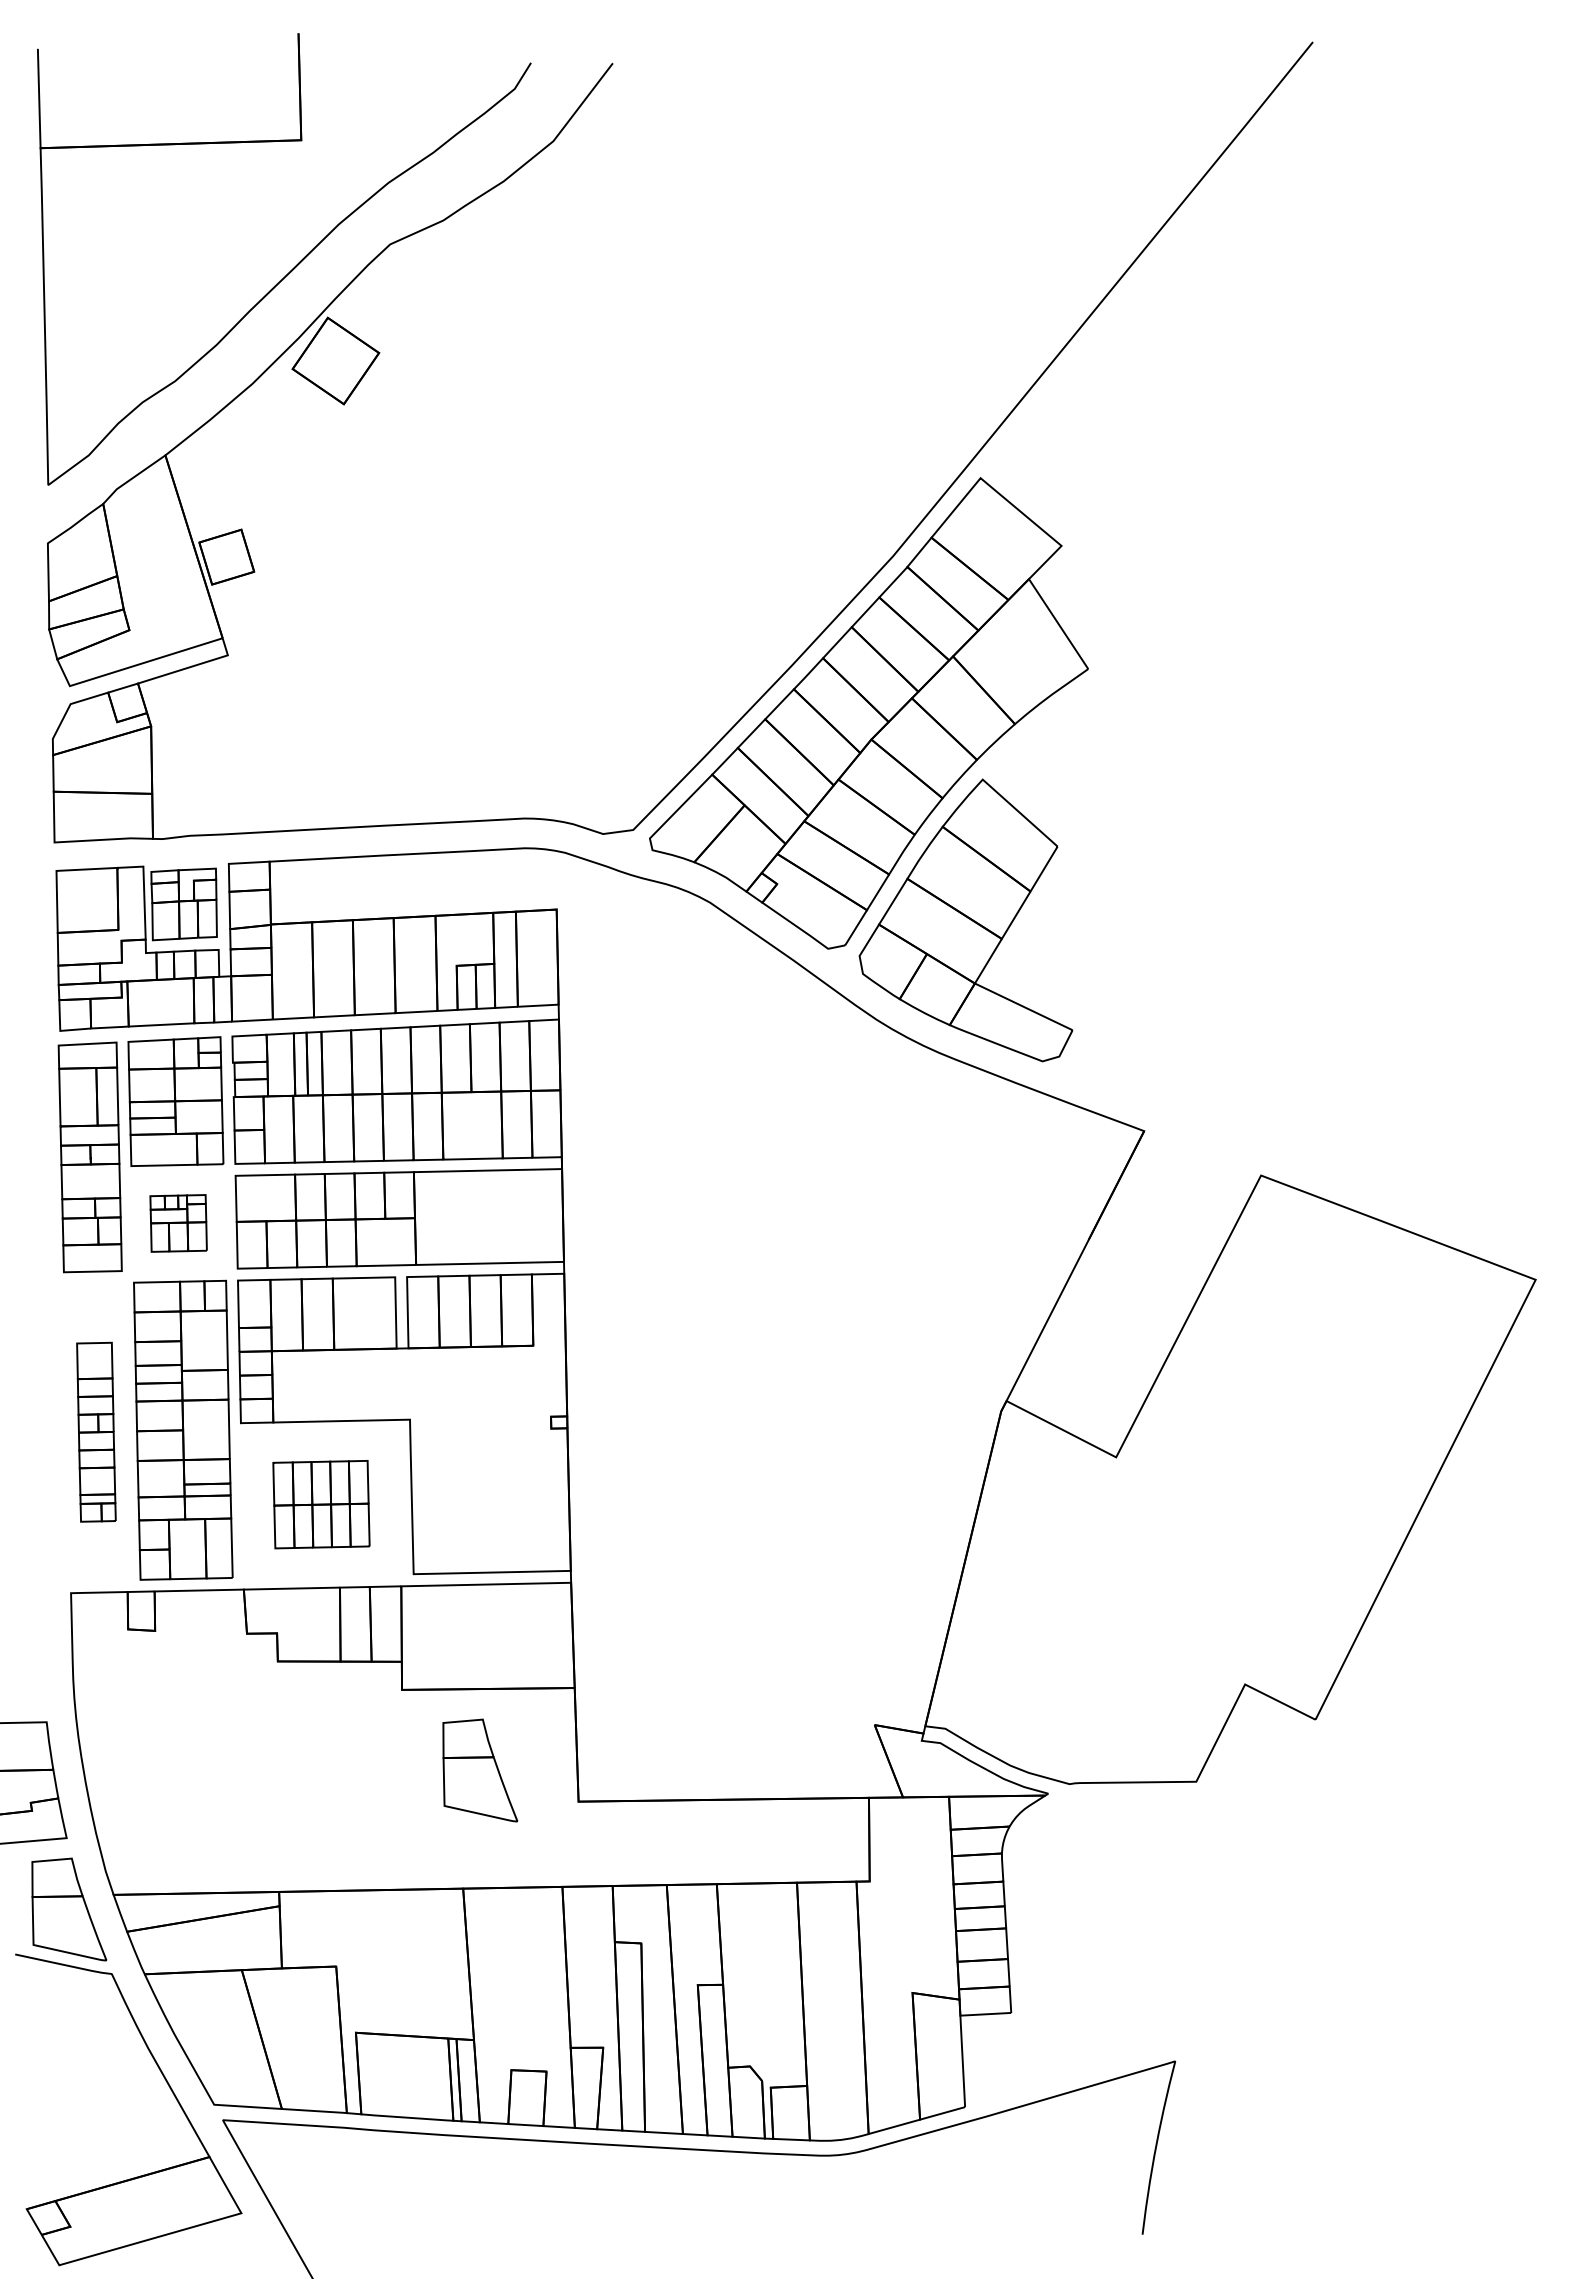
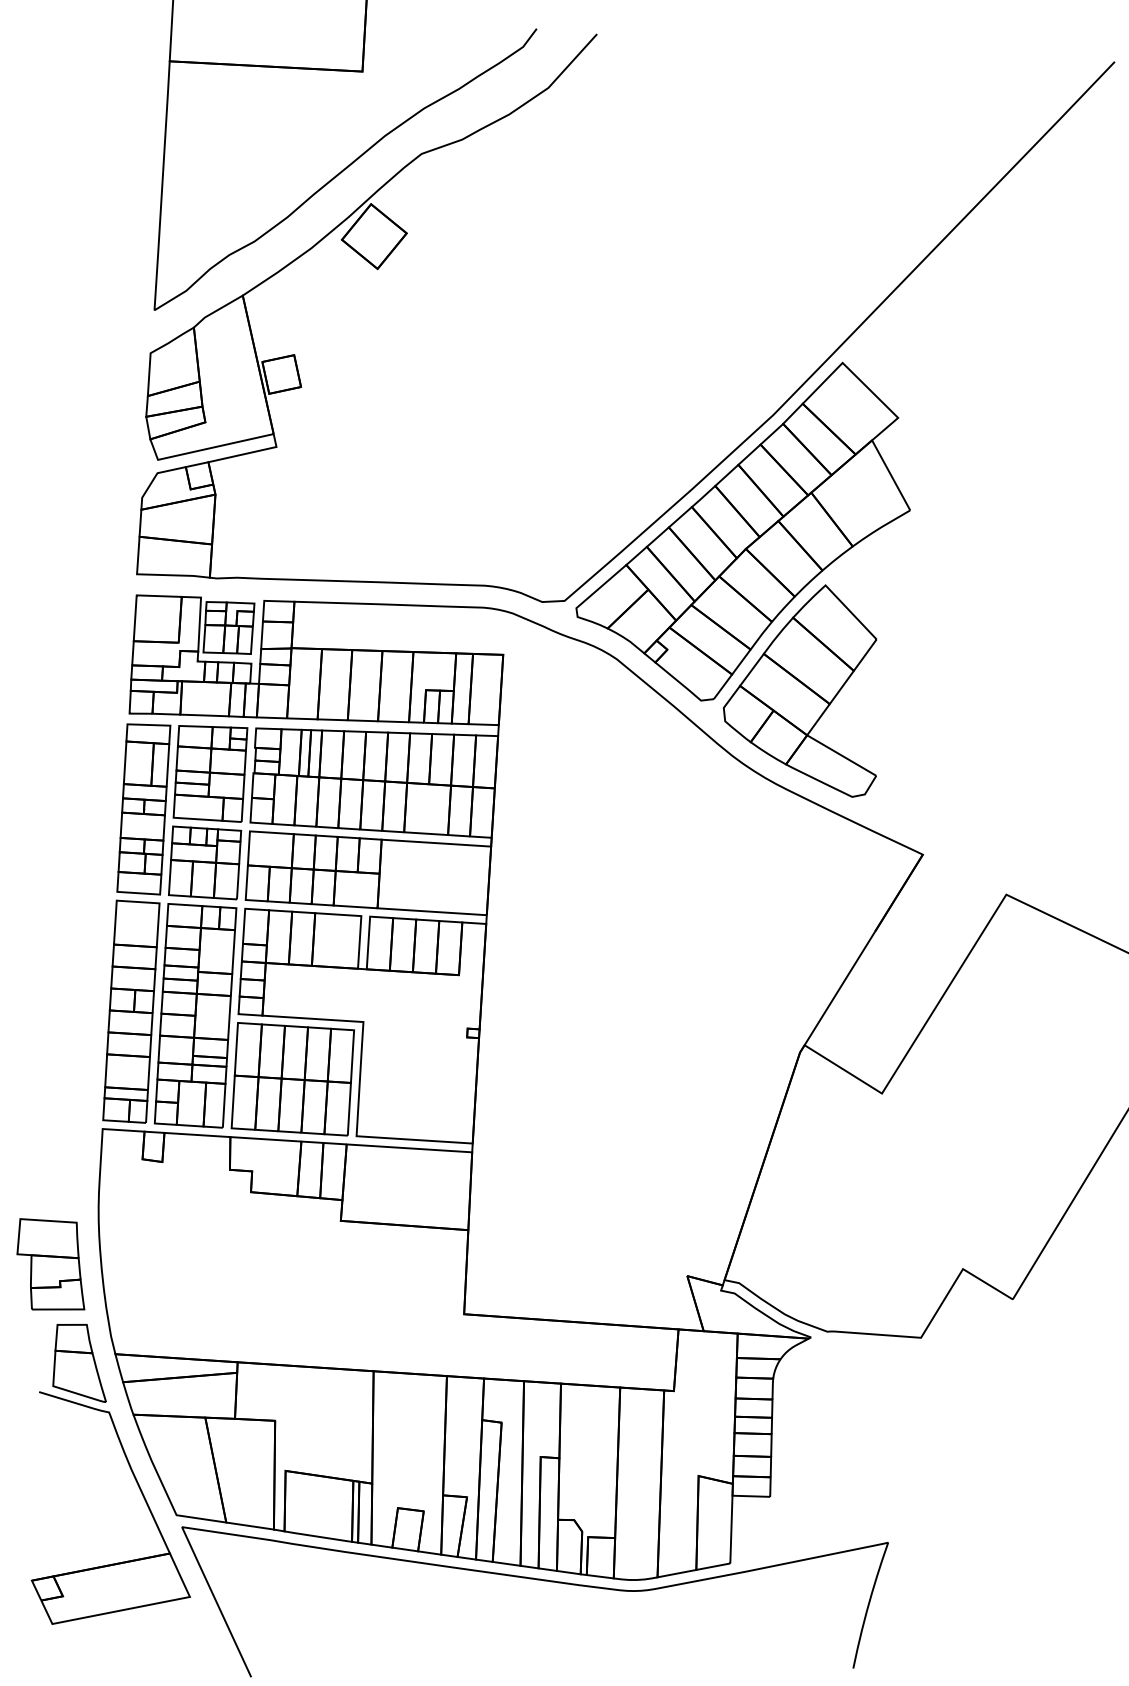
part: (178, 1223) -> (204, 862), size x1.67
part: (96, 1432) -> (131, 1012), size x1.67
part: (321, 1504) -> (292, 1079), size x1.67
part: (480, 1770) -> (393, 1285), removed

